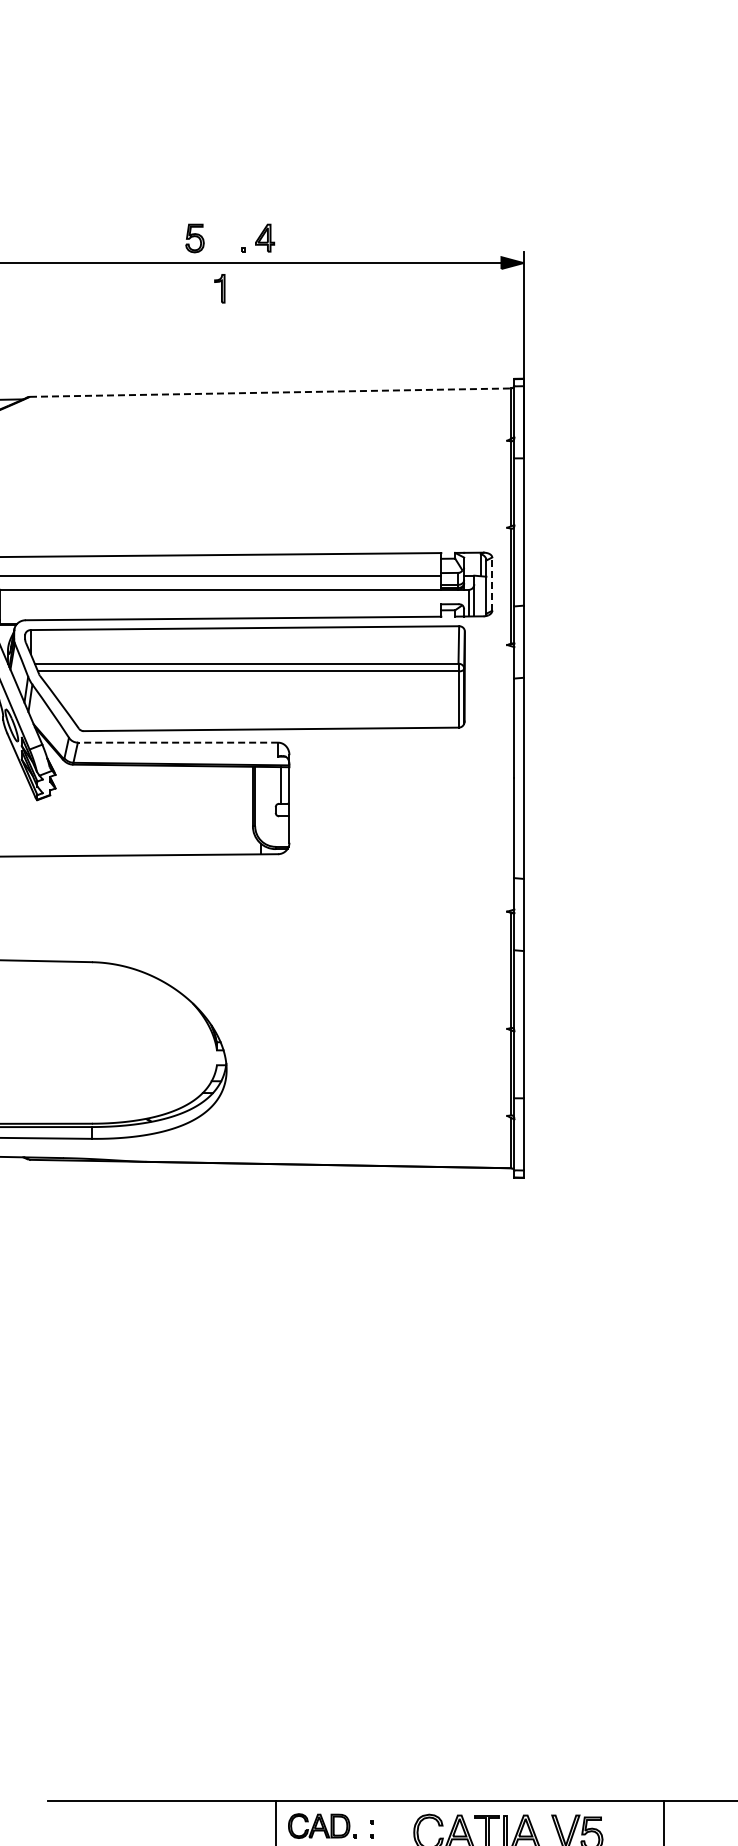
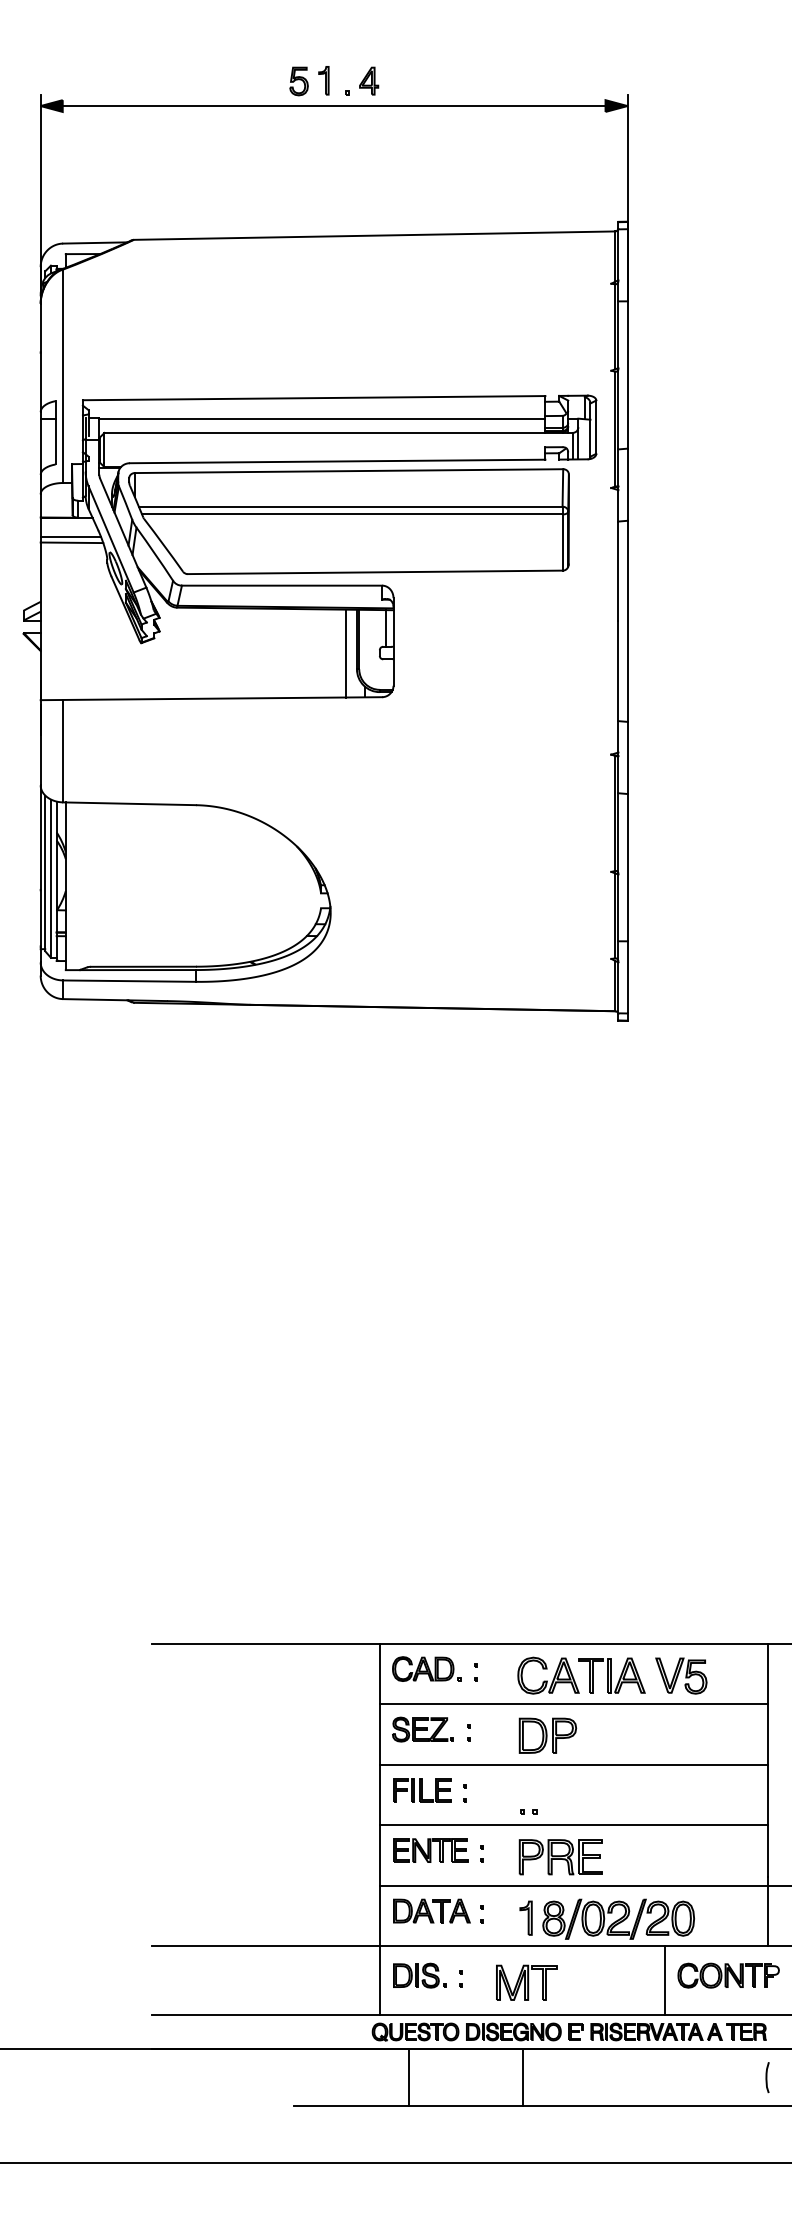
part: (219, 288) -> (323, 80), moved
line: (270, 392) -> (374, 235), dashed -> solid
line: (492, 584) -> (596, 427), dashed -> solid
line: (177, 742) -> (281, 585), dashed -> solid
line: (241, 810) -> (345, 653), added

